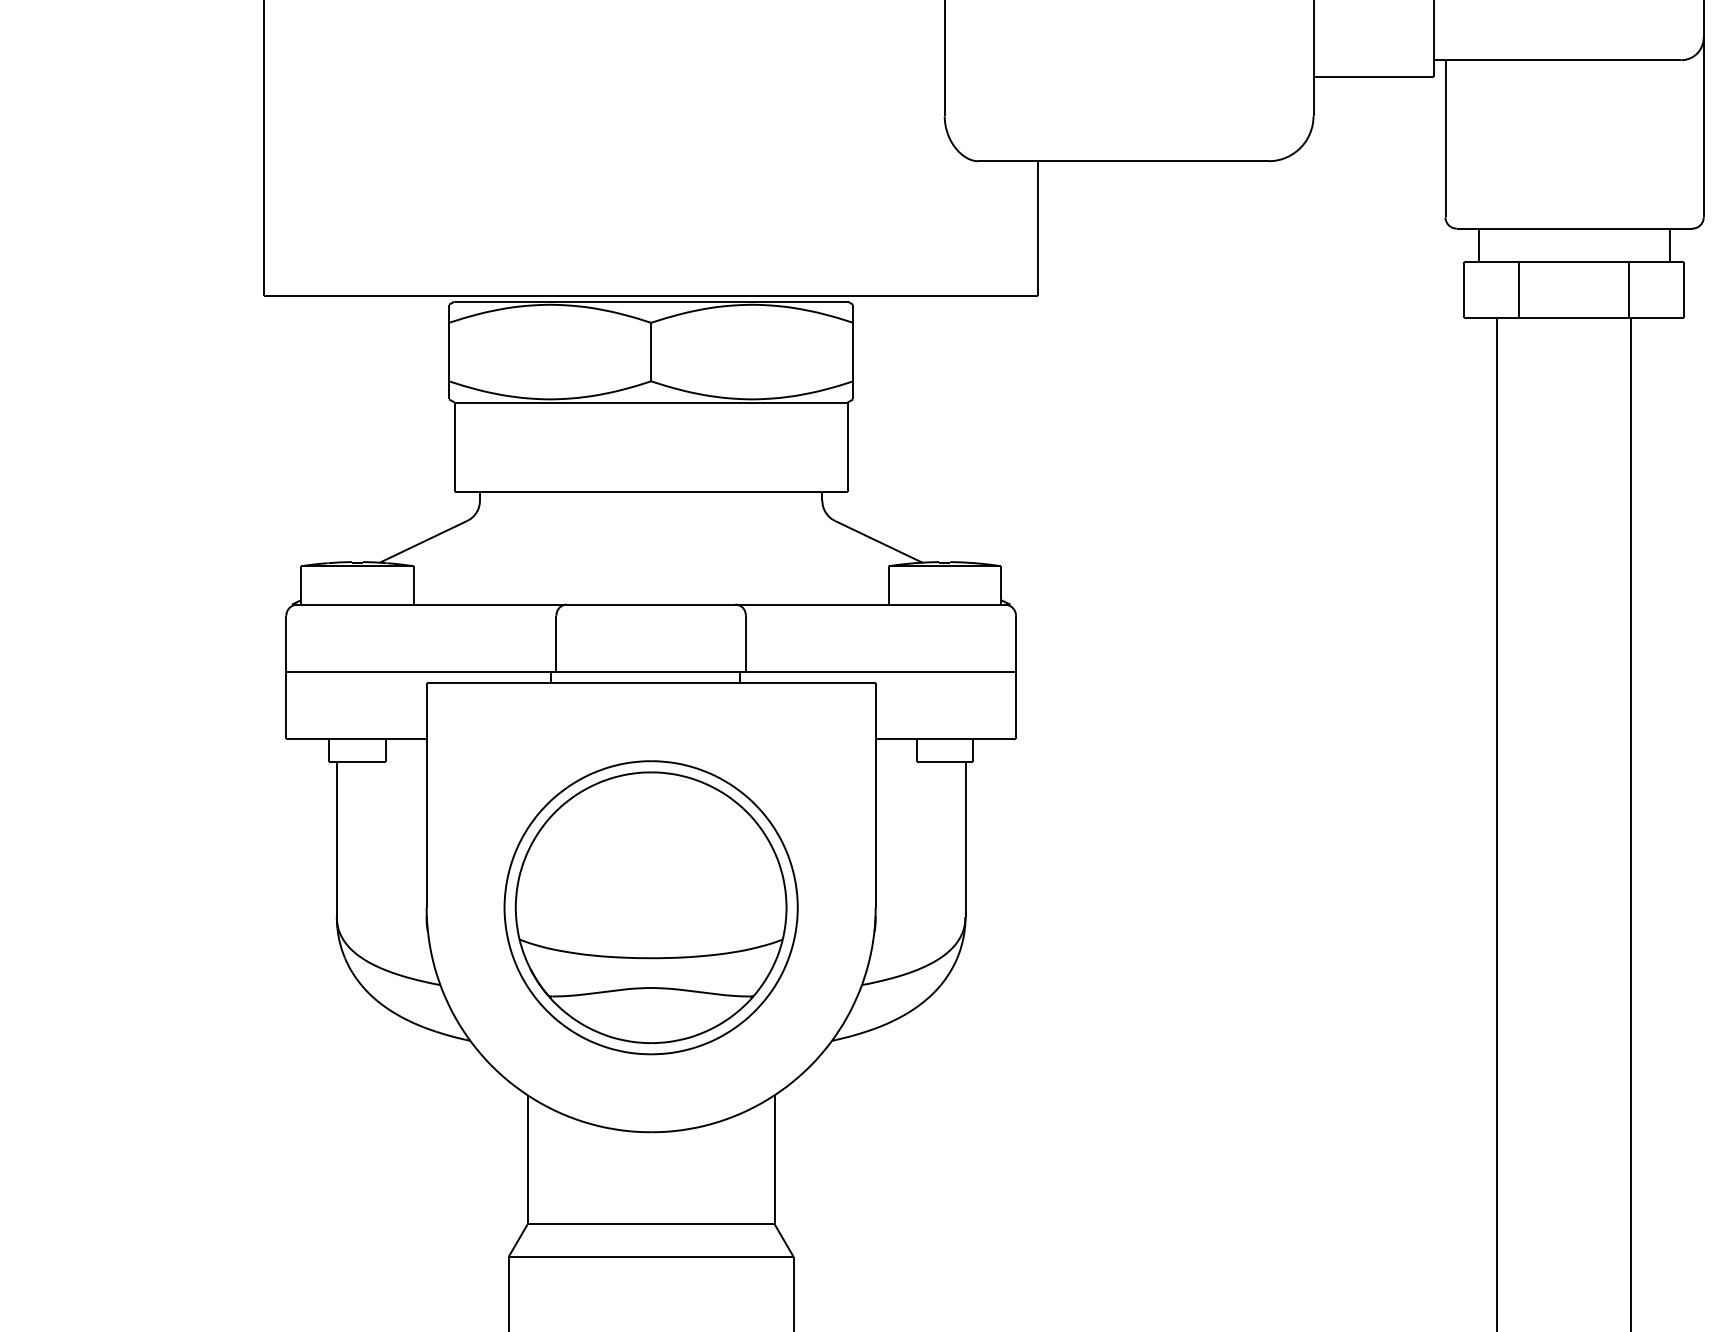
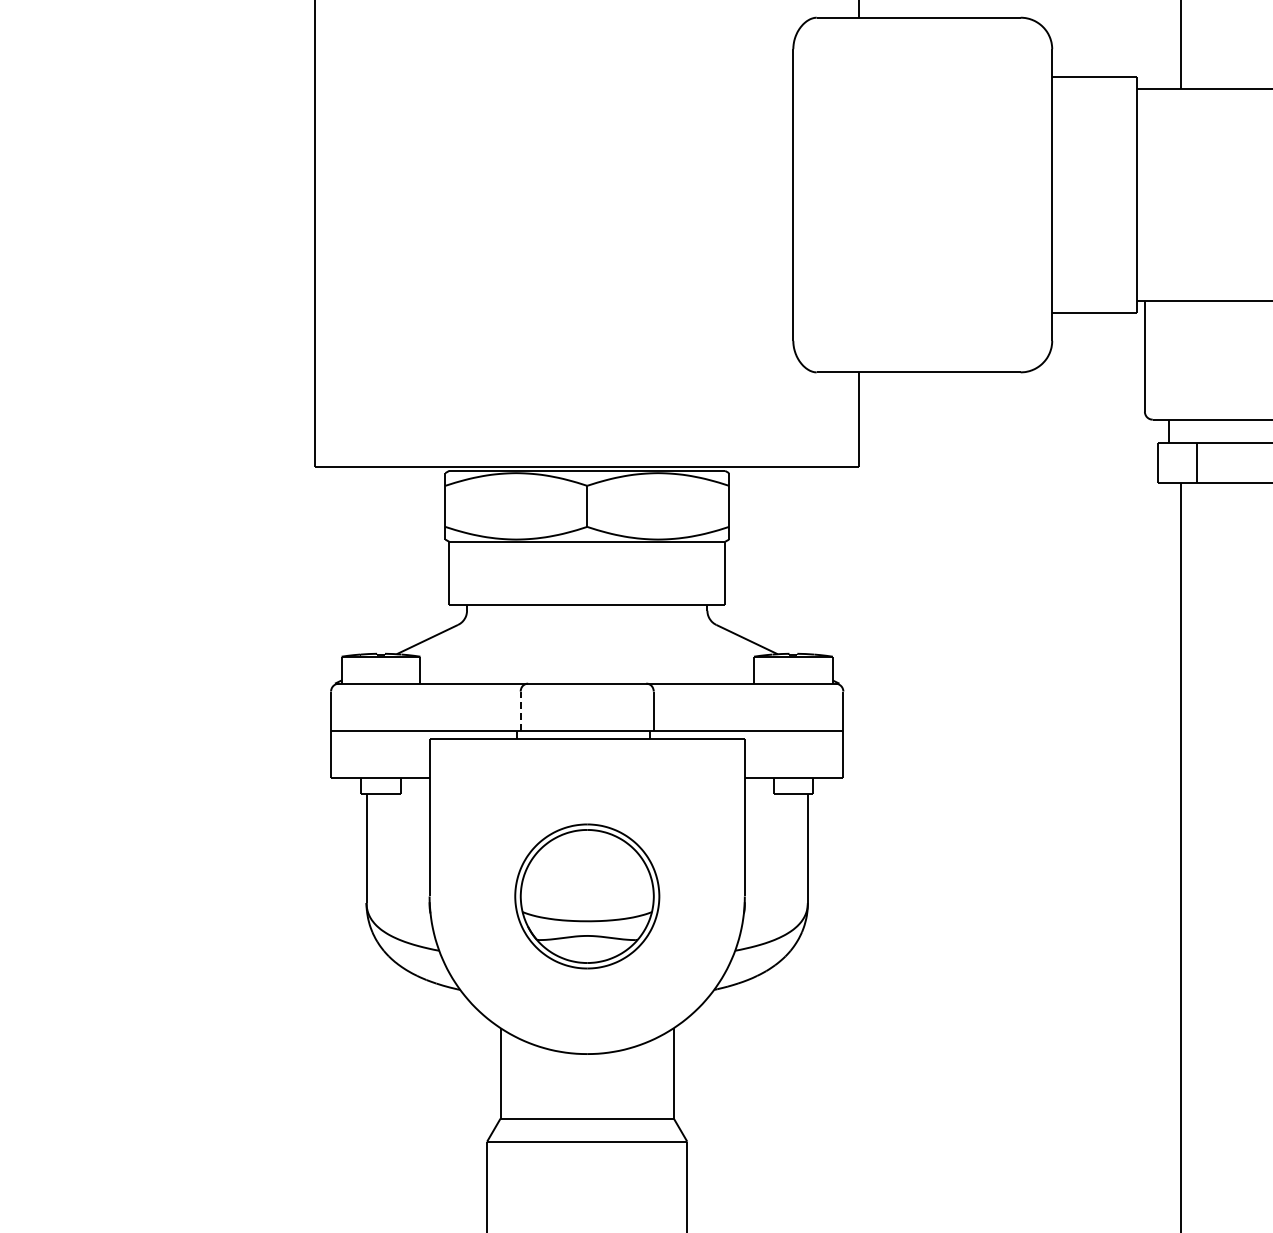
line: (556, 644) -> (520, 711), solid -> dashed
part: (651, 907) -> (587, 896), size x0.7

